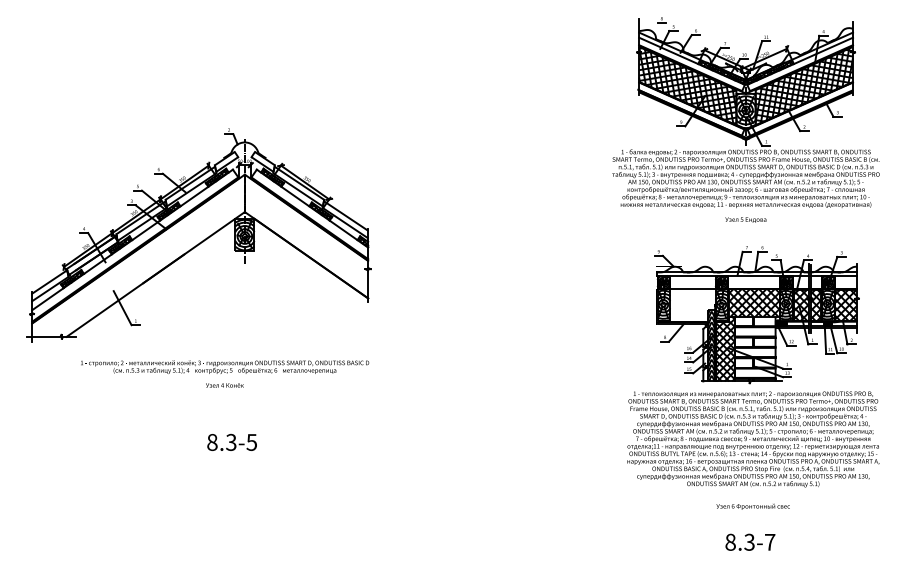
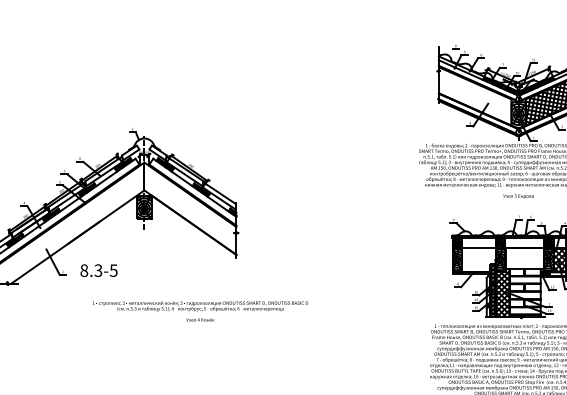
hatch: (687, 84) -> (474, 95), removed
hatch: (753, 302) -> (524, 257), removed
text: (225, 373) -> (200, 311), moved
text: (231, 441) -> (98, 269), moved

